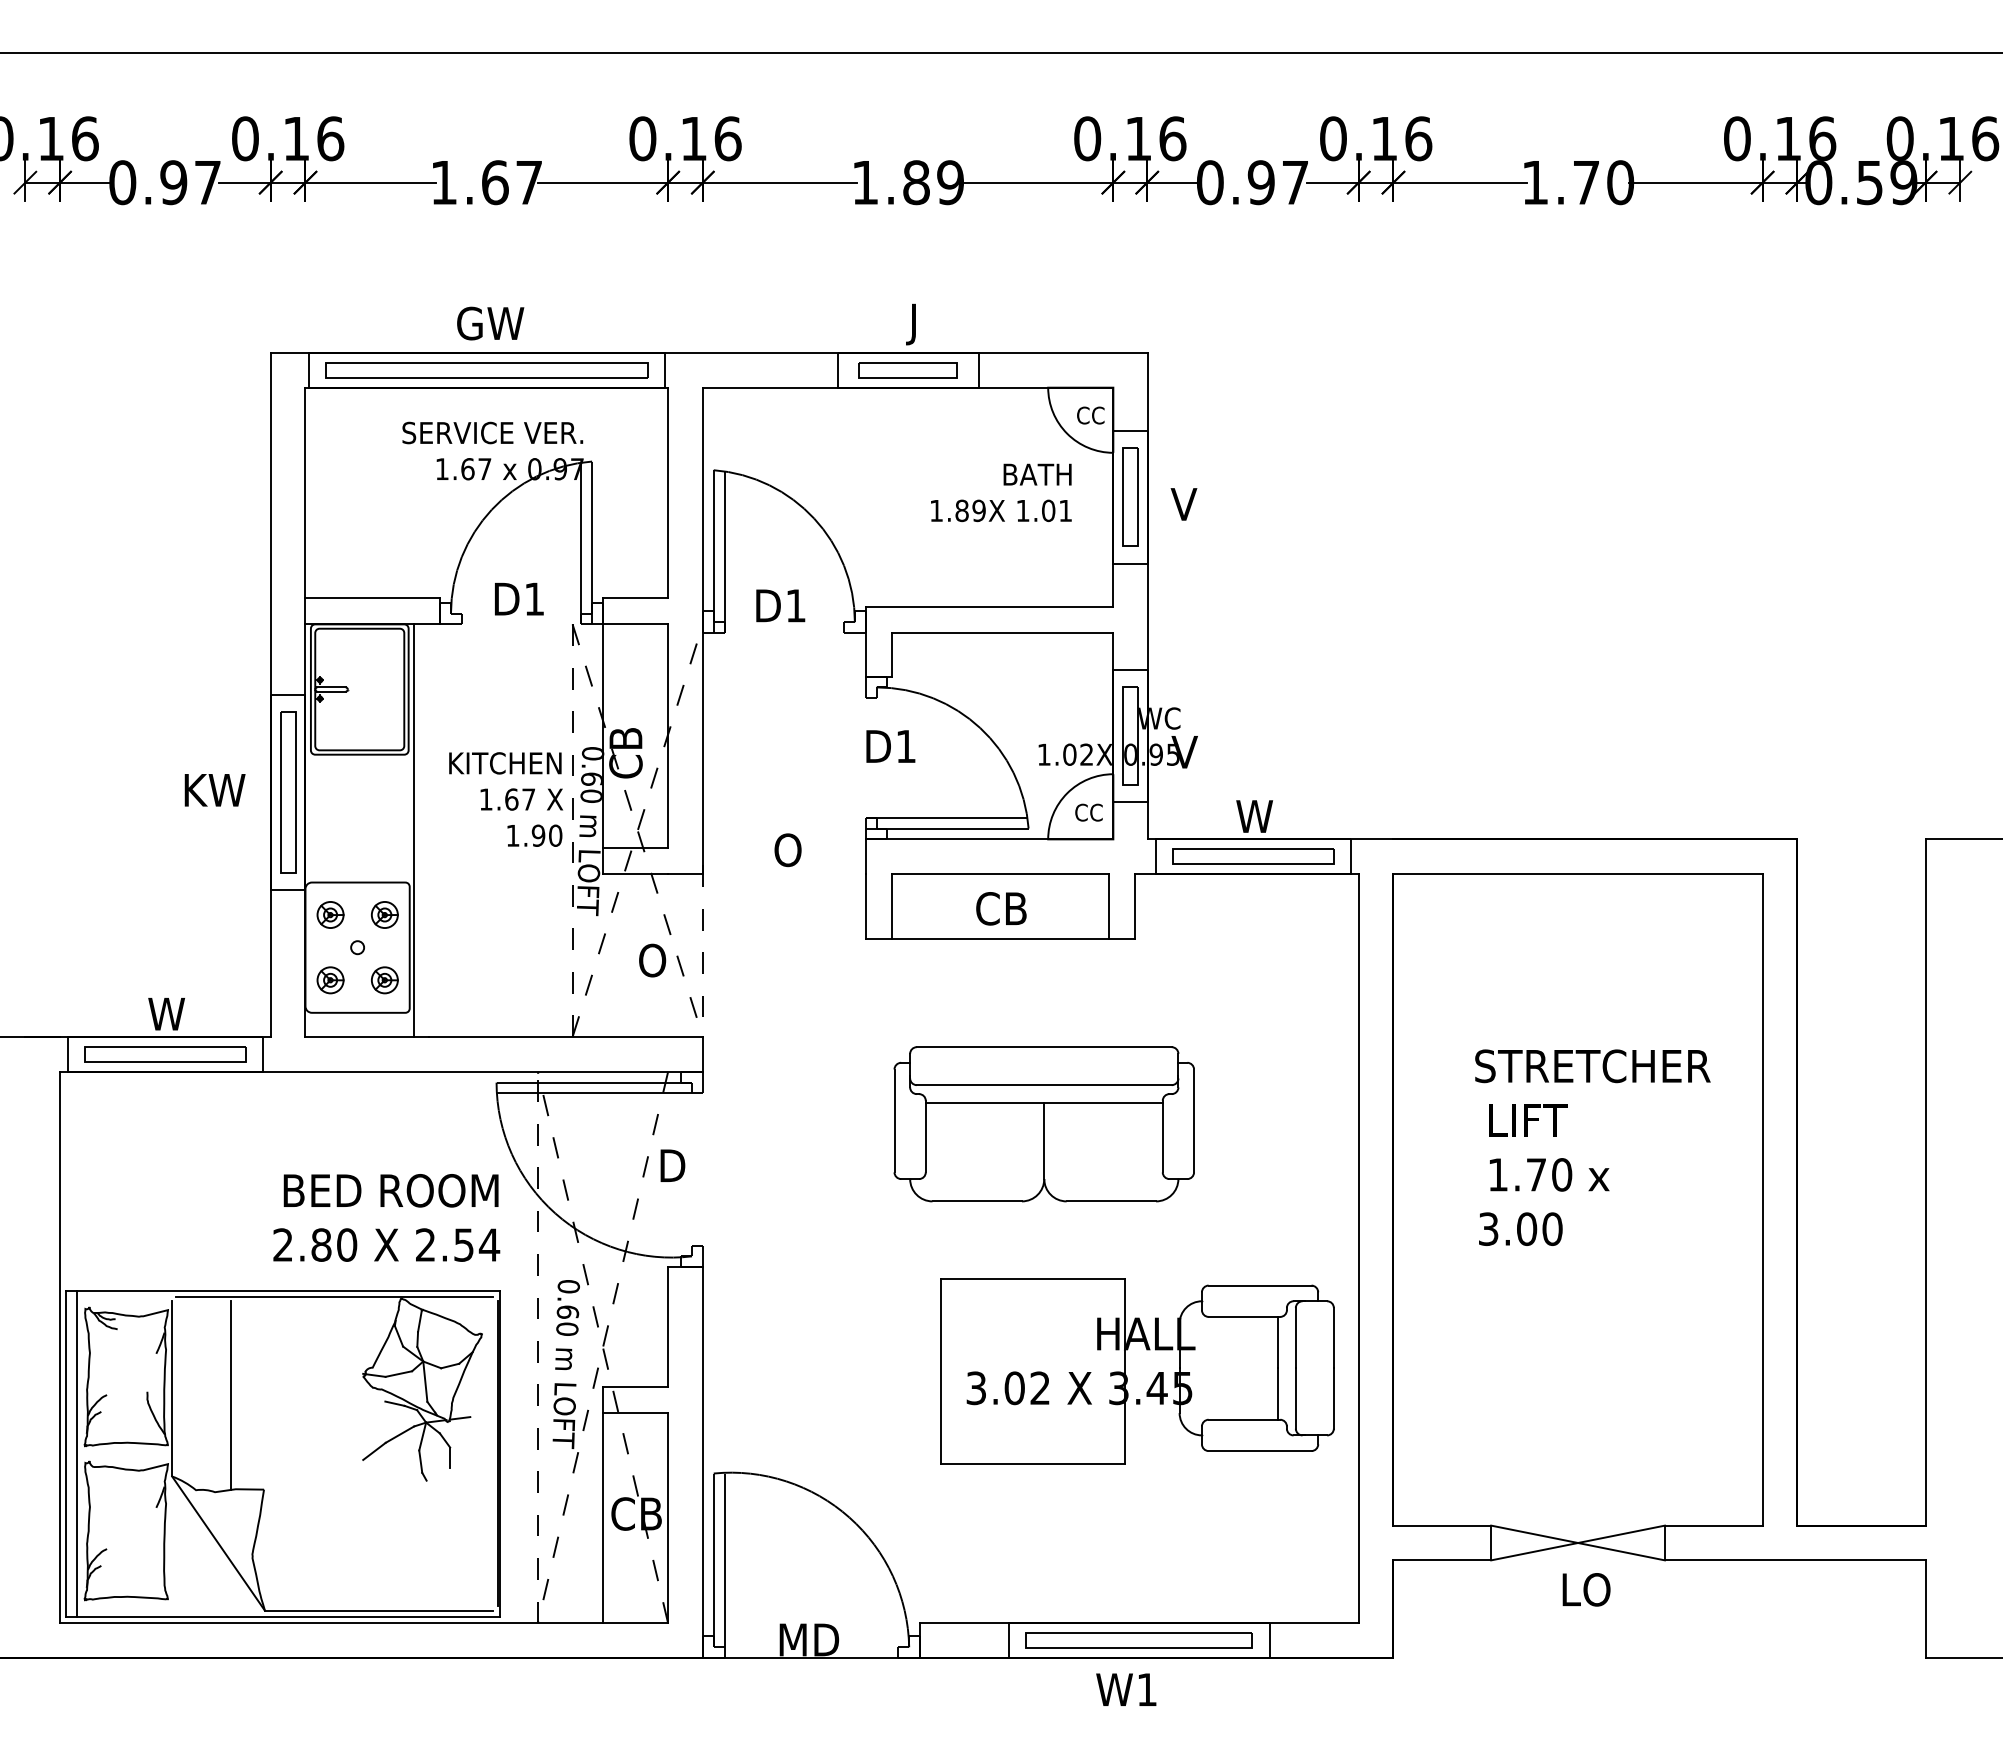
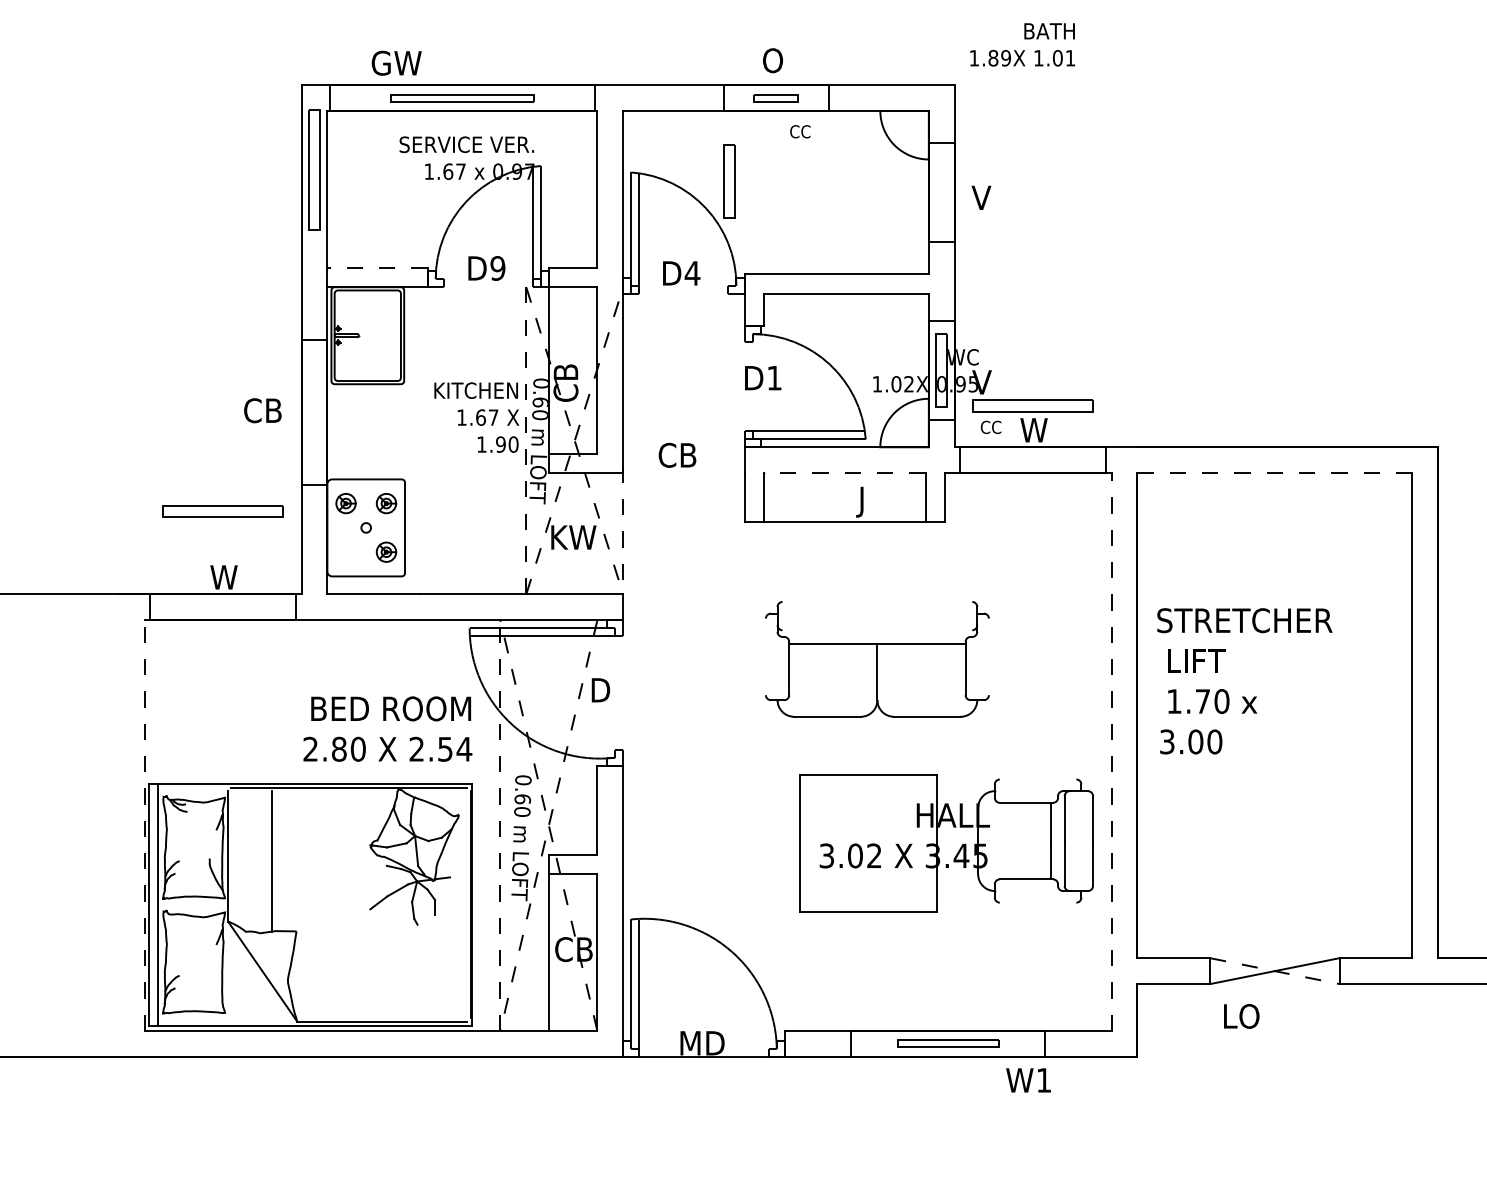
text: (490, 323) -> (396, 63), moved
text: (903, 324) -> (772, 63), J -> O
part: (486, 370) -> (462, 98), size x0.6
part: (907, 370) -> (775, 98), size x0.6
text: (1090, 415) -> (800, 131), moved
text: (1001, 492) -> (1022, 44), moved
part: (1130, 496) -> (729, 180), moved
line: (372, 598) -> (377, 267), solid -> dashed
text: (534, 598) -> (497, 267), D1 -> D9
text: (795, 605) -> (692, 273), D1 -> D4
text: (214, 790) -> (259, 410), KW -> CB
part: (288, 792) -> (314, 169), moved
text: (1088, 812) -> (990, 427), moved
line: (414, 830) -> (408, 440), removed
text: (775, 850) -> (677, 455), O -> CB
part: (1253, 856) -> (1033, 405), moved
line: (1000, 874) -> (844, 473), solid -> dashed
line: (1578, 874) -> (1275, 473), solid -> dashed
text: (1001, 912) -> (845, 501), CB -> J
text: (636, 960) -> (573, 537), O -> KW
part: (330, 980) -> (346, 552), removed
line: (1043, 1047) -> (876, 602), removed
part: (165, 1054) -> (223, 511), moved
line: (1043, 1085) -> (876, 630), removed
line: (894, 1120) -> (765, 656), removed
line: (1194, 1120) -> (989, 656), removed
text: (1592, 1147) -> (1244, 681), moved
line: (1358, 1248) -> (1111, 751), solid -> dashed
line: (1259, 1285) -> (1037, 779), removed
line: (60, 1347) -> (144, 825), solid -> dashed
line: (1259, 1451) -> (1037, 903), removed
line: (1578, 1543) -> (1275, 971), solid -> dashed
text: (1586, 1589) -> (1241, 1016), moved
part: (1138, 1640) -> (947, 1043), size x0.6
text: (1126, 1689) -> (1028, 1080), moved

